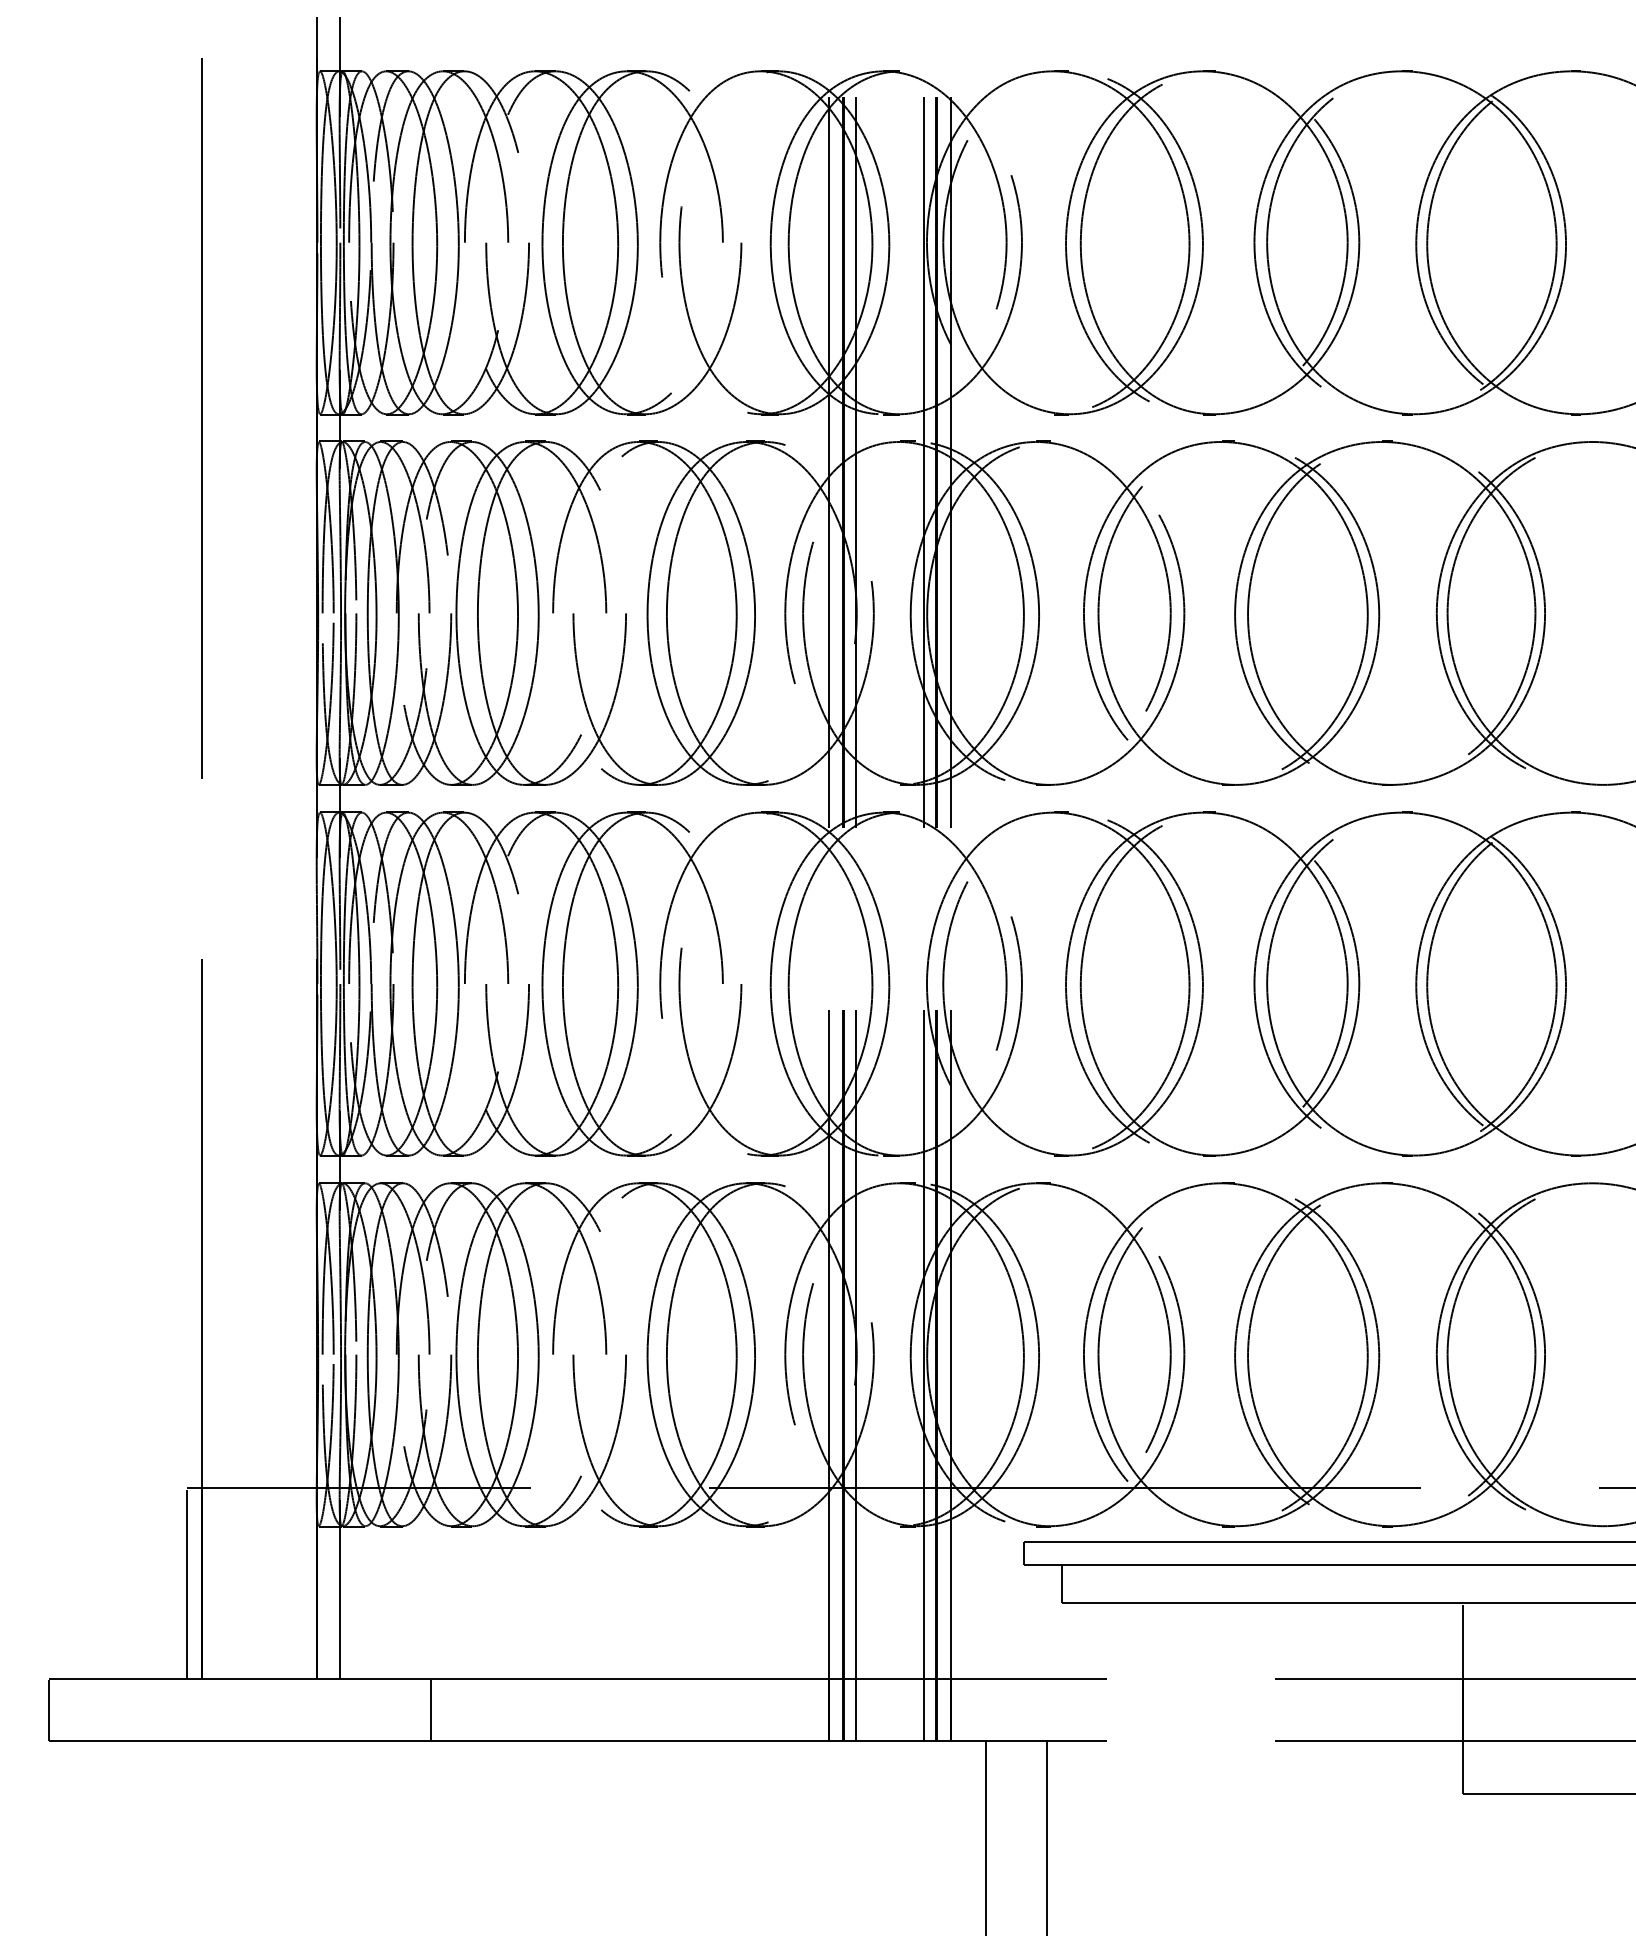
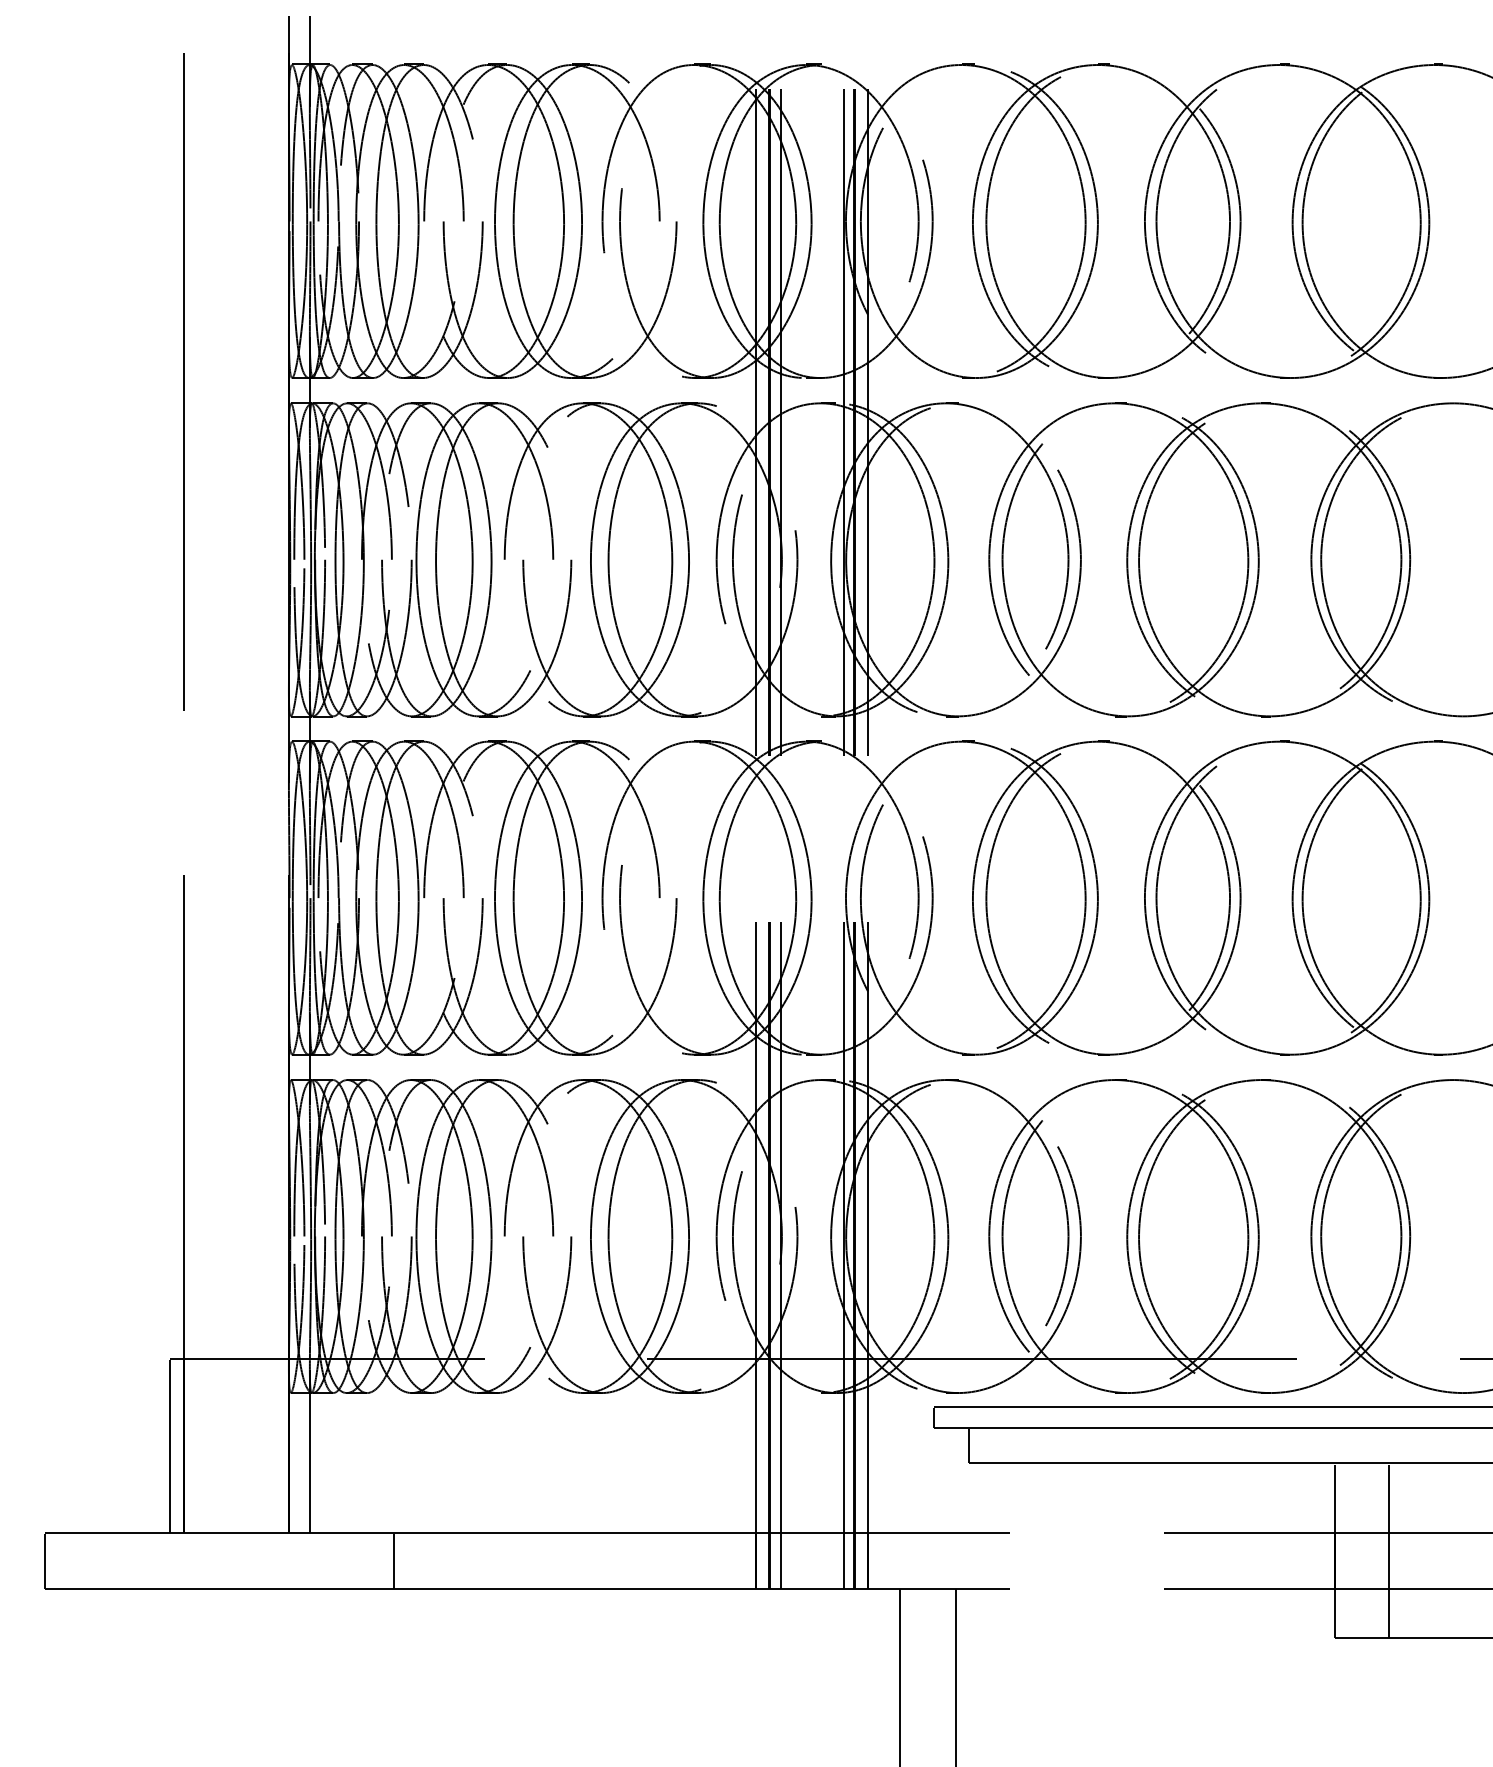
line: (1522, 1698) -> (1389, 1550), added

